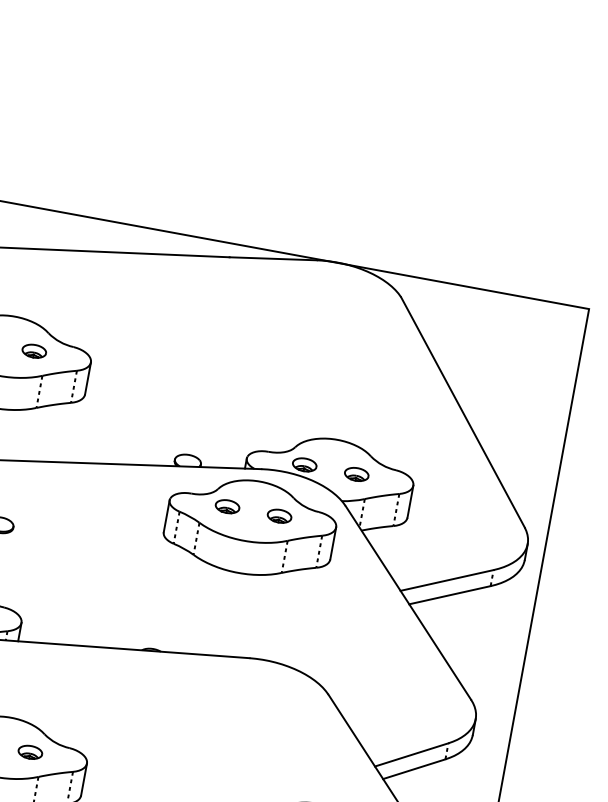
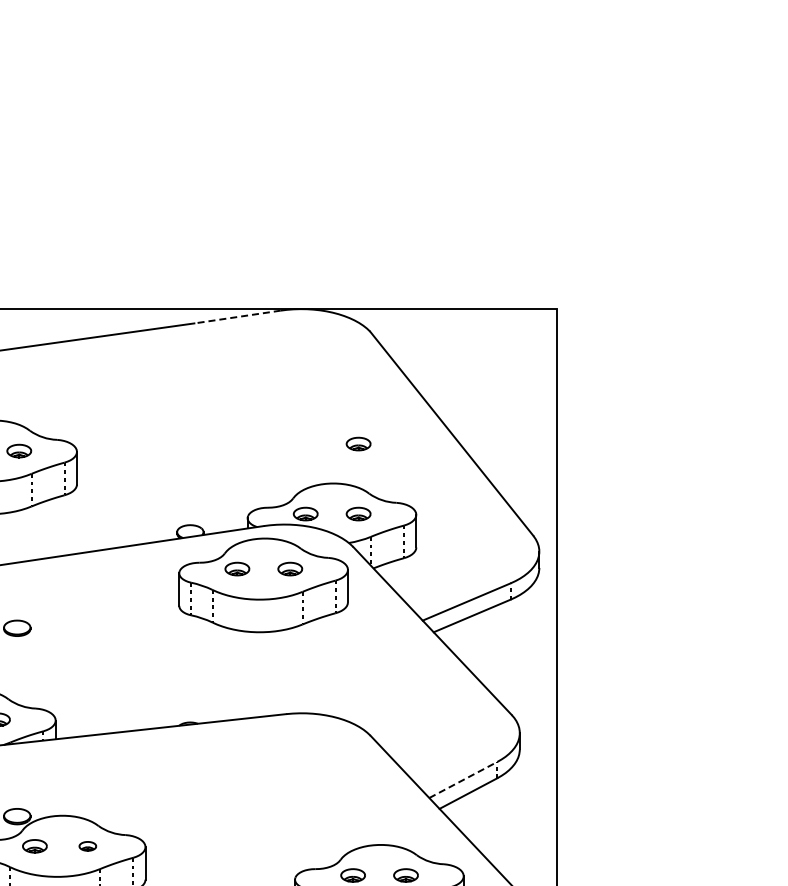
line: (273, 259) -> (237, 317), solid -> dashed
part: (369, 405) -> (358, 443), added
part: (30, 752) -> (87, 846), size x0.7
line: (411, 754) -> (463, 779), solid -> dashed

